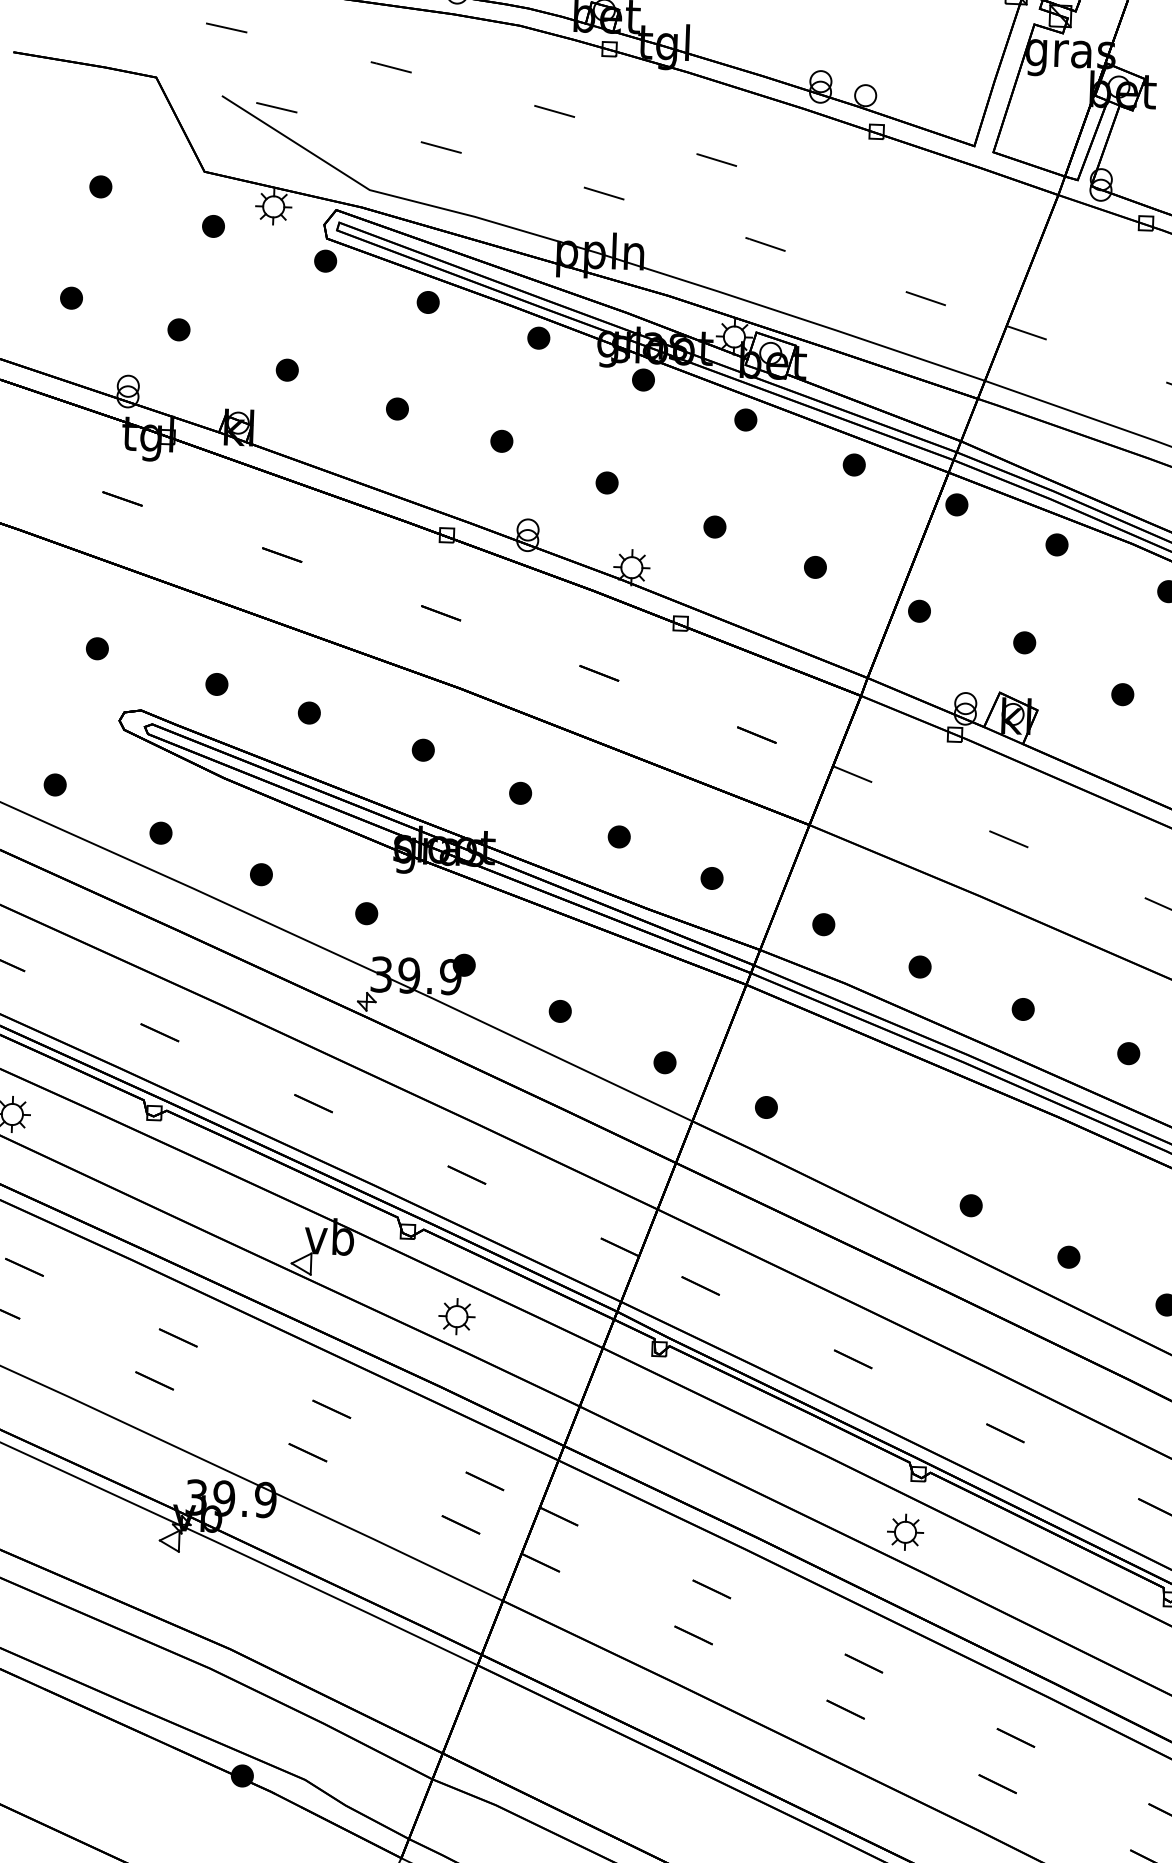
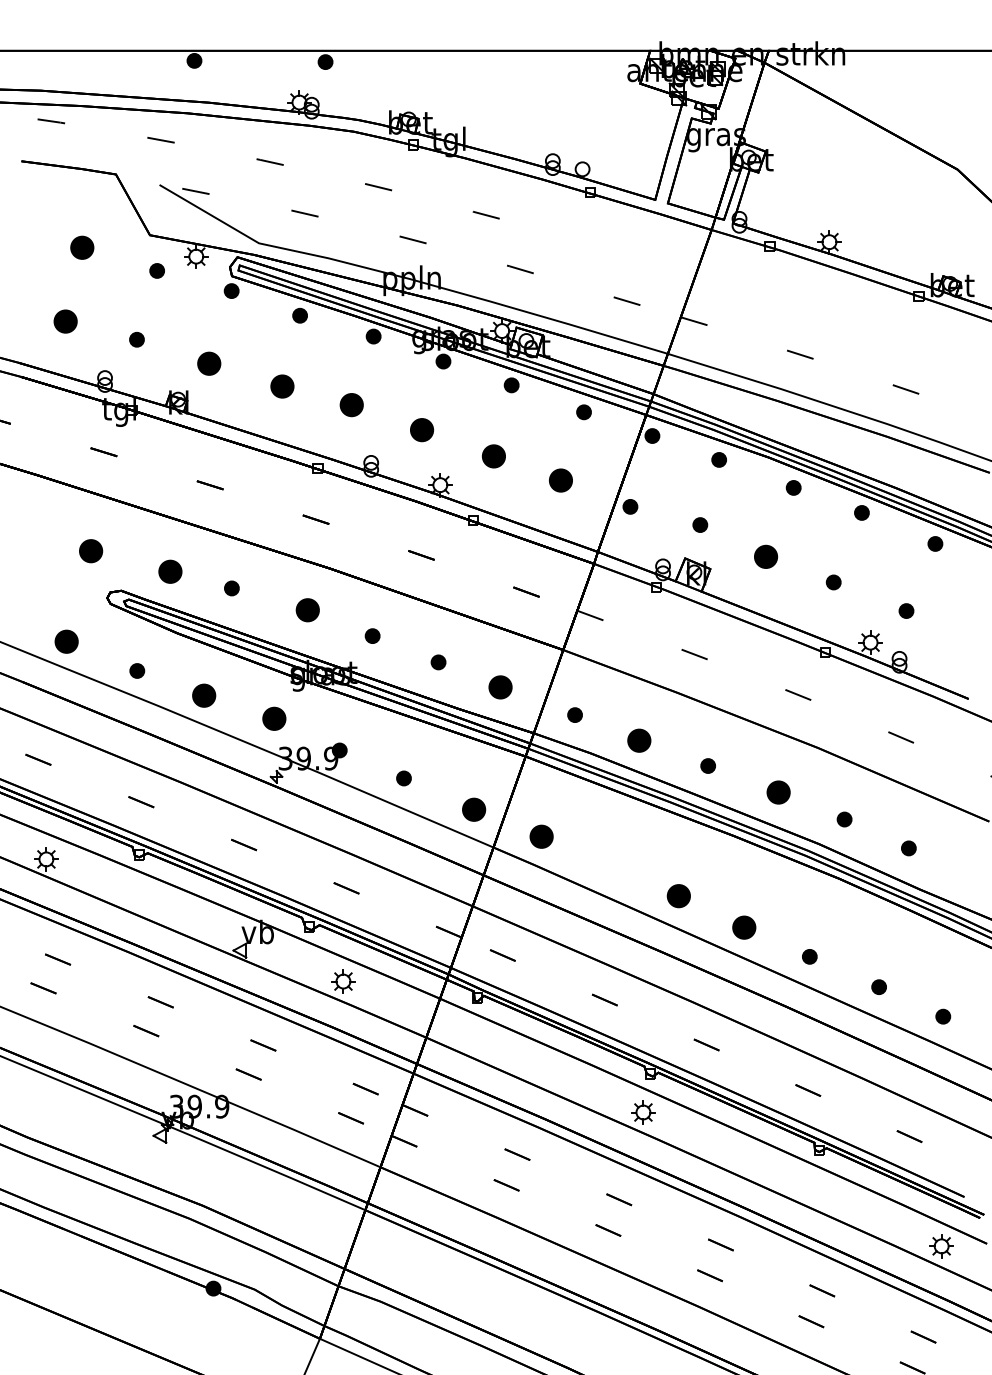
part: (99, 186) -> (81, 247), size x1.6
part: (71, 298) -> (65, 321), size x1.6
part: (286, 369) -> (208, 363), size x1.6
part: (397, 409) -> (282, 386), size x1.6
part: (501, 441) -> (351, 405), size x1.6
part: (606, 482) -> (421, 429), size x1.6
part: (714, 527) -> (493, 456), size x1.6
part: (814, 567) -> (560, 480), size x1.6
part: (96, 649) -> (90, 551), size x1.6
part: (217, 683) -> (170, 571), size x1.6
part: (1122, 694) -> (765, 556), size x1.6
part: (423, 749) -> (307, 609), size x1.6
part: (55, 784) -> (66, 641), size x1.6
part: (261, 874) -> (204, 695), size x1.6
part: (712, 878) -> (500, 687), size x1.6
part: (366, 913) -> (274, 718), size x1.6
part: (920, 966) -> (639, 740), size x1.6
part: (1128, 1053) -> (778, 792), size x1.6
part: (664, 1062) -> (473, 809), size x1.6
part: (766, 1107) -> (541, 836), size x1.6
part: (970, 1206) -> (678, 896), size x1.6
part: (1067, 1256) -> (743, 927), size x1.6

